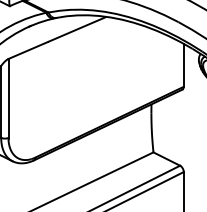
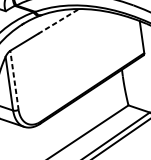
line: (78, 29) -> (59, 21), solid -> dashed
line: (8, 98) -> (14, 80), solid -> dashed

